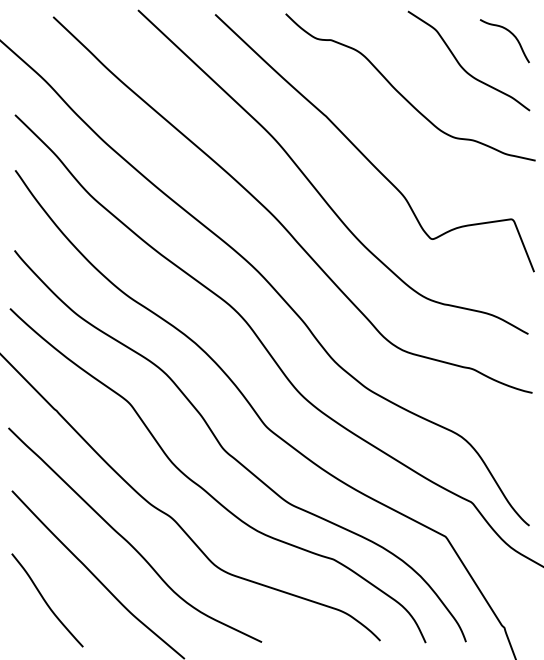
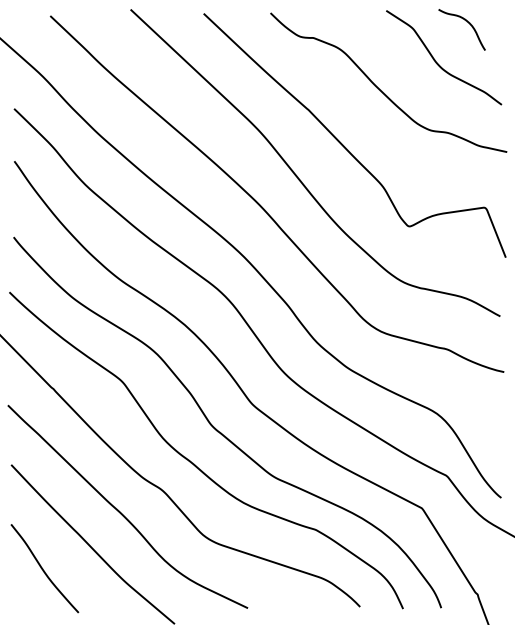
curve: (508, 32) -> (465, 21), moved

